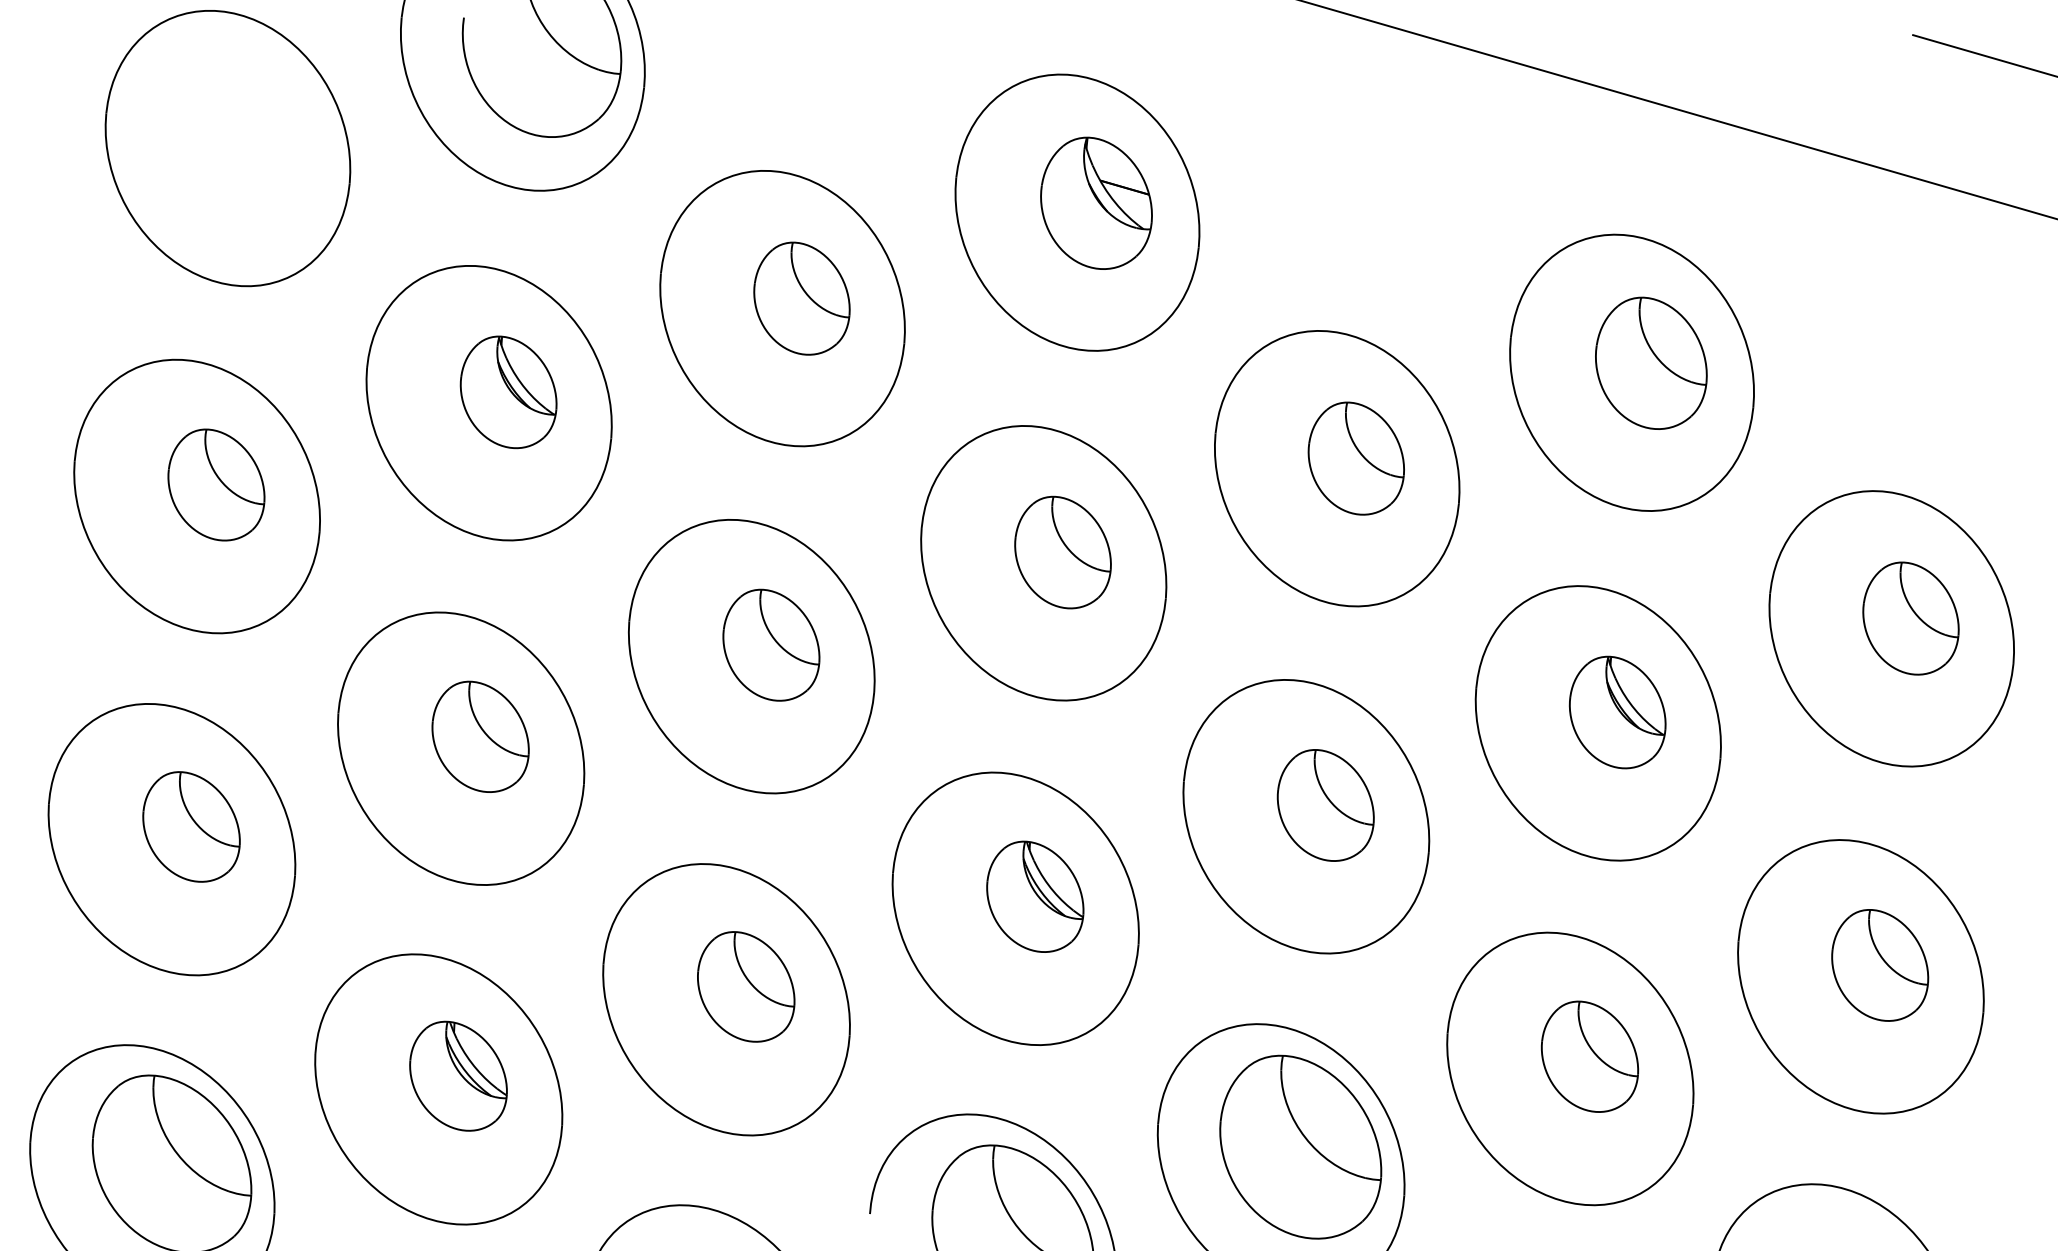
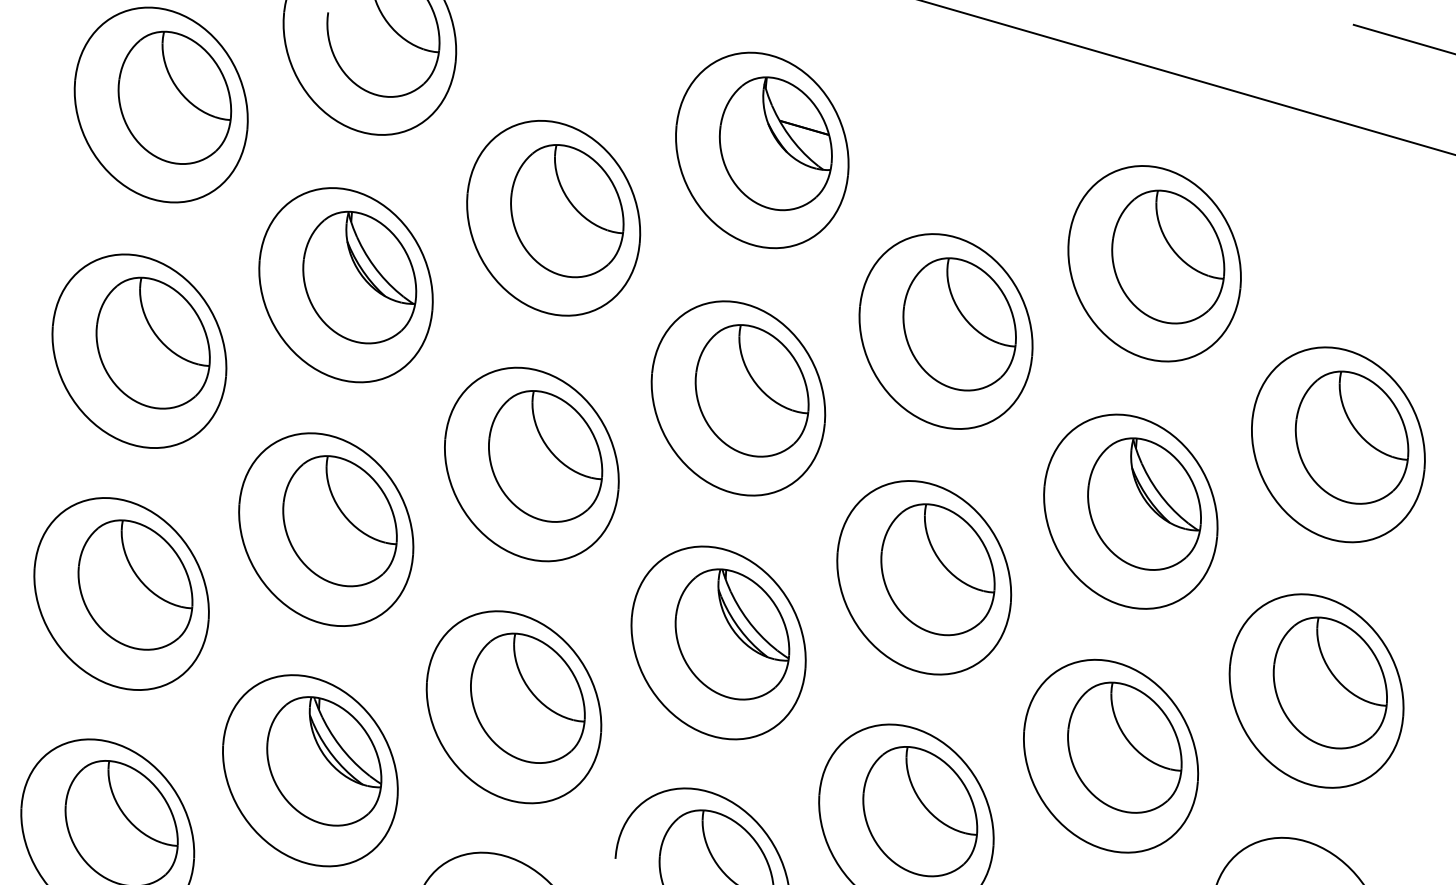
part: (246, 137) -> (174, 97), added
part: (1096, 202) -> (775, 143), size x1.43
part: (802, 299) -> (567, 211), size x1.67
part: (1651, 362) -> (1168, 256), size x1.43
part: (508, 392) -> (359, 277), size x1.67
part: (1356, 458) -> (959, 324), size x1.67
part: (215, 484) -> (152, 342), size x1.67
part: (1062, 552) -> (751, 390), size x1.67
part: (1910, 618) -> (1351, 437), size x1.67
part: (771, 645) -> (545, 456), size x1.67
part: (1617, 711) -> (1144, 503), size x1.67
part: (479, 737) -> (339, 521), size x1.67
part: (1325, 805) -> (937, 569), size x1.67
part: (191, 826) -> (135, 584), size x1.67
part: (1035, 896) -> (732, 634), size x1.67
part: (1879, 964) -> (1329, 682), size x1.67
part: (745, 985) -> (527, 697), size x1.67
part: (1589, 1056) -> (1124, 747), size x1.67
part: (458, 1076) -> (324, 761), size x1.67

